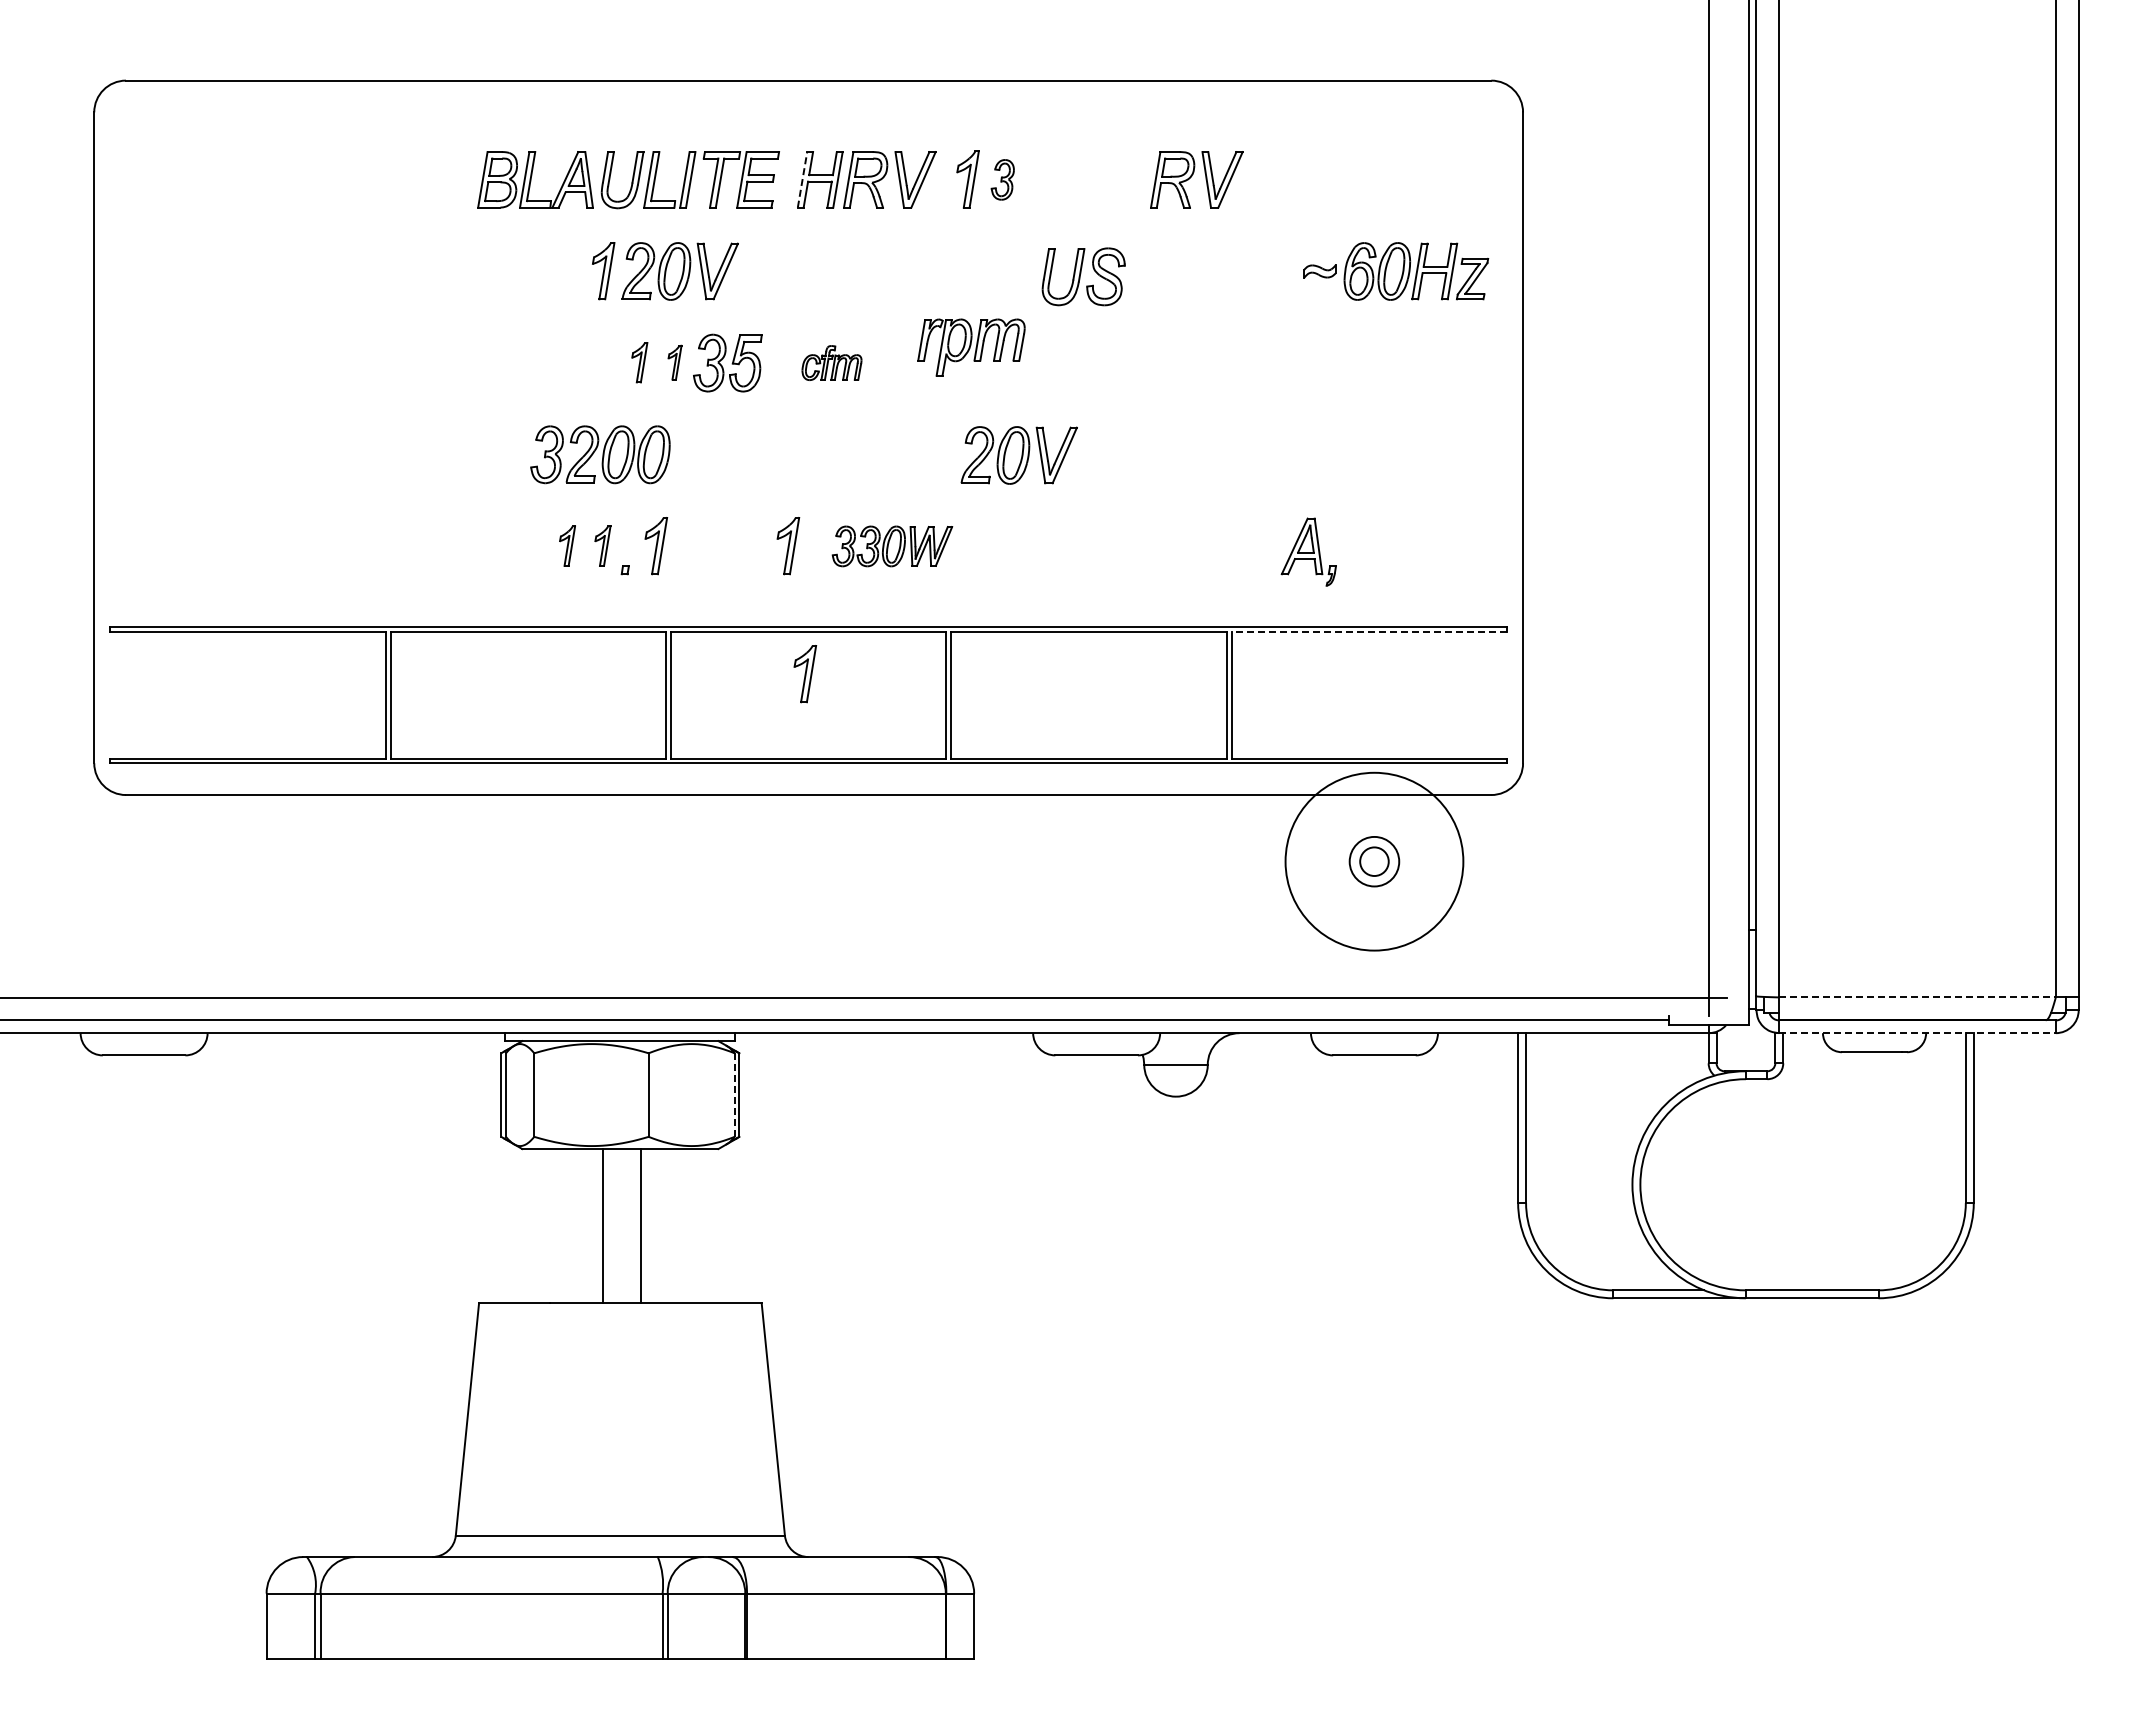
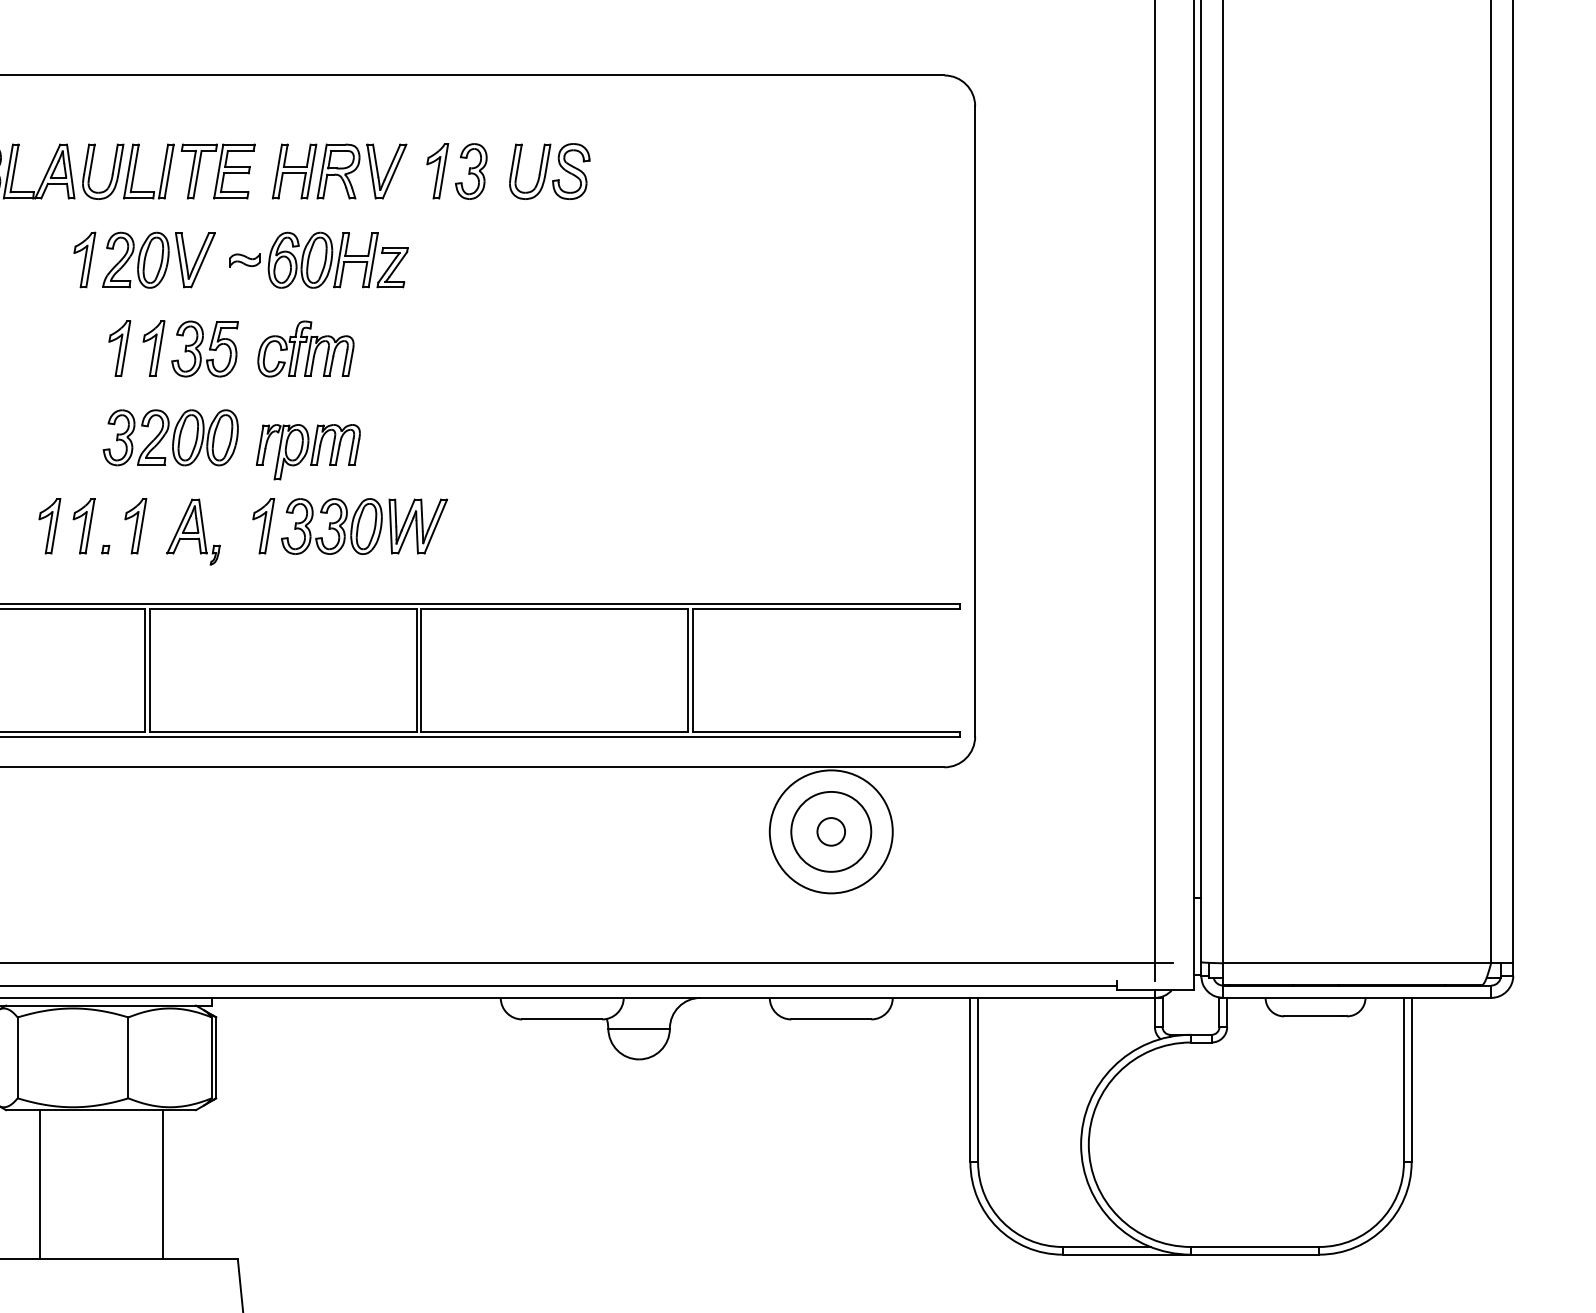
line: (802, 179) -> (277, 171), dashed -> solid
part: (1002, 179) -> (471, 171), size x1.43
part: (1196, 179) -> (658, 171), removed
part: (1396, 271) -> (319, 260), moved
part: (1083, 276) -> (549, 171), moved
part: (971, 347) -> (308, 452), moved
part: (639, 362) -> (119, 348), size x1.43
part: (674, 362) -> (153, 348), size x1.67
part: (831, 362) -> (305, 348), size x1.67
part: (600, 454) -> (170, 437), moved
part: (1018, 455) -> (486, 438), removed
part: (567, 546) -> (49, 526), size x1.43
part: (602, 546) -> (83, 526), size x1.43
part: (892, 546) -> (364, 526), size x1.43
part: (1308, 551) -> (193, 531), moved
line: (1369, 631) -> (826, 608), dashed -> solid
part: (805, 674) -> (280, 650), removed
circle: (1373, 861) -> (830, 831), size x0.71
circle: (1374, 861) -> (831, 831), size x1.67
line: (1918, 997) -> (1358, 963), dashed -> solid
line: (1918, 1033) -> (1358, 998), dashed -> solid
line: (734, 1095) -> (211, 1058), dashed -> solid
line: (602, 1226) -> (162, 1185), moved
line: (640, 1226) -> (39, 1185), moved

